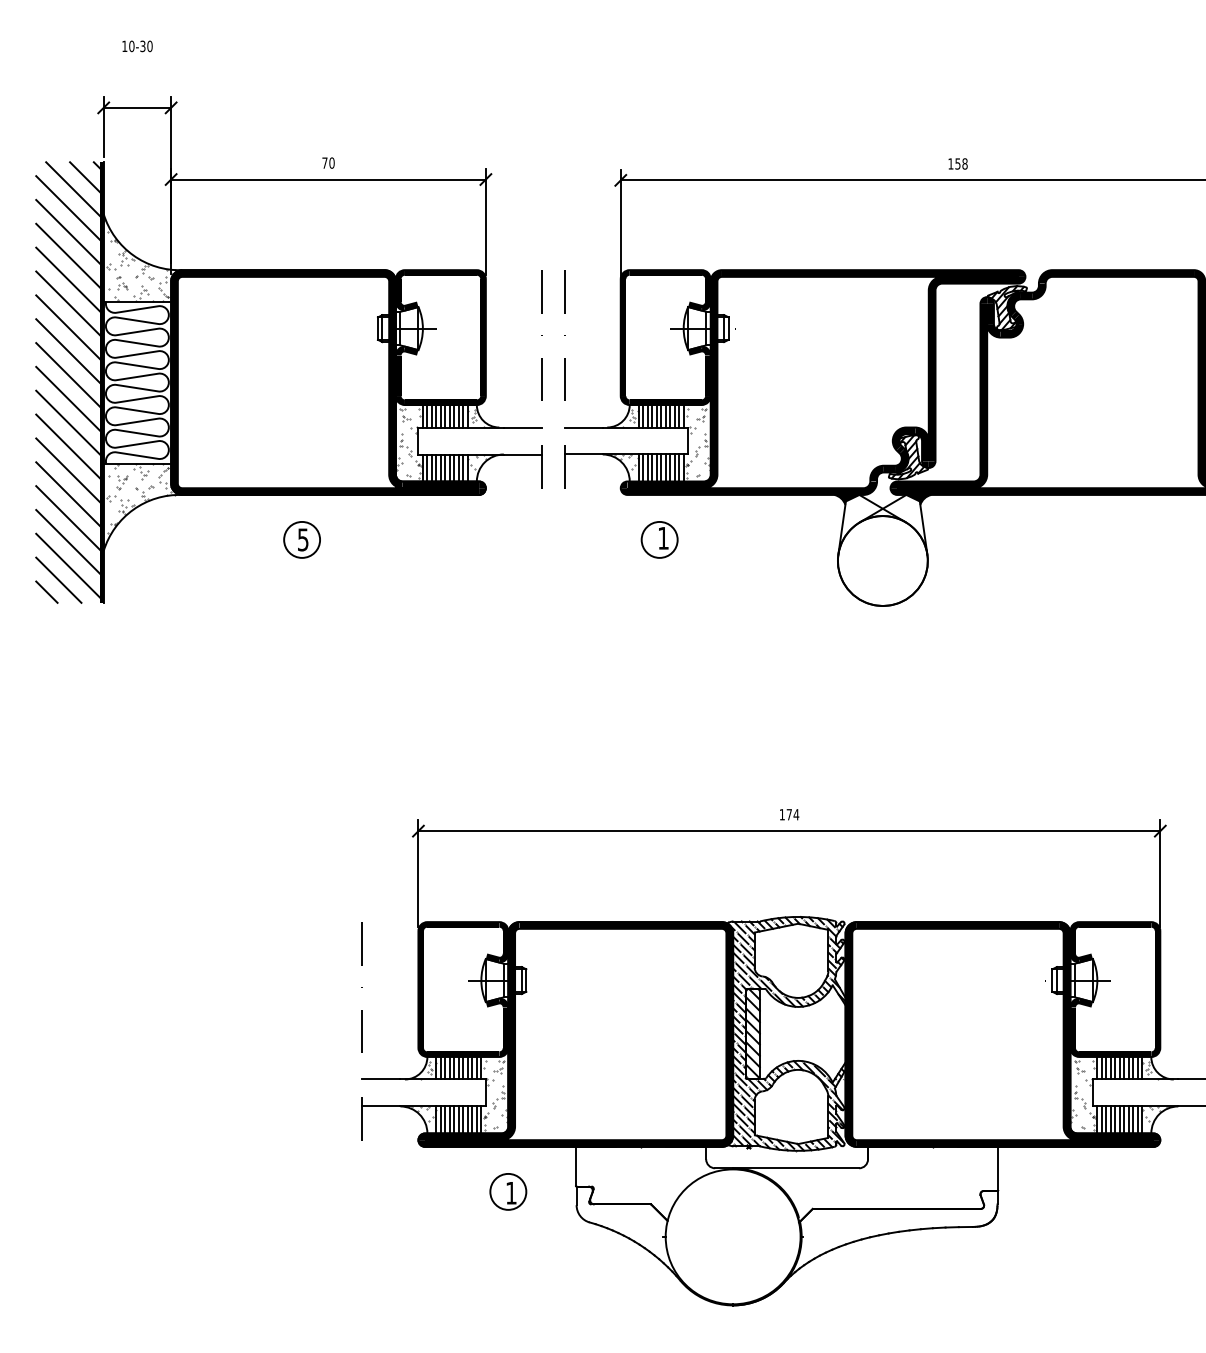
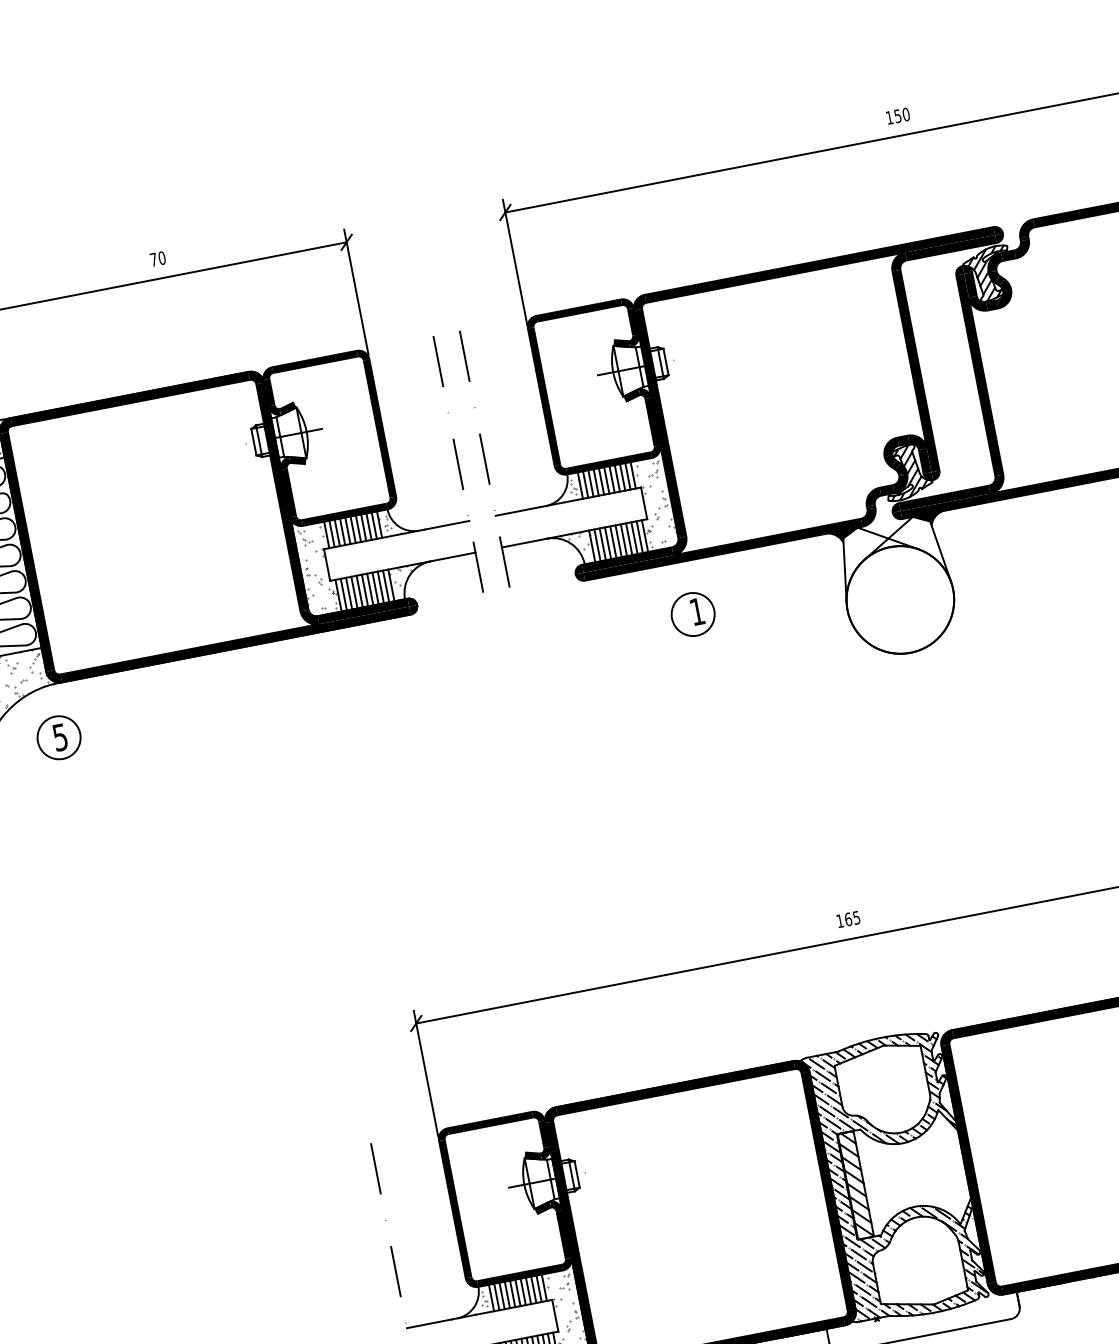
text: (964, 163) -> (905, 114), 158 -> 150
part: (301, 539) -> (58, 737), moved
part: (659, 539) -> (692, 614), moved
text: (792, 814) -> (852, 918), 174 -> 165

